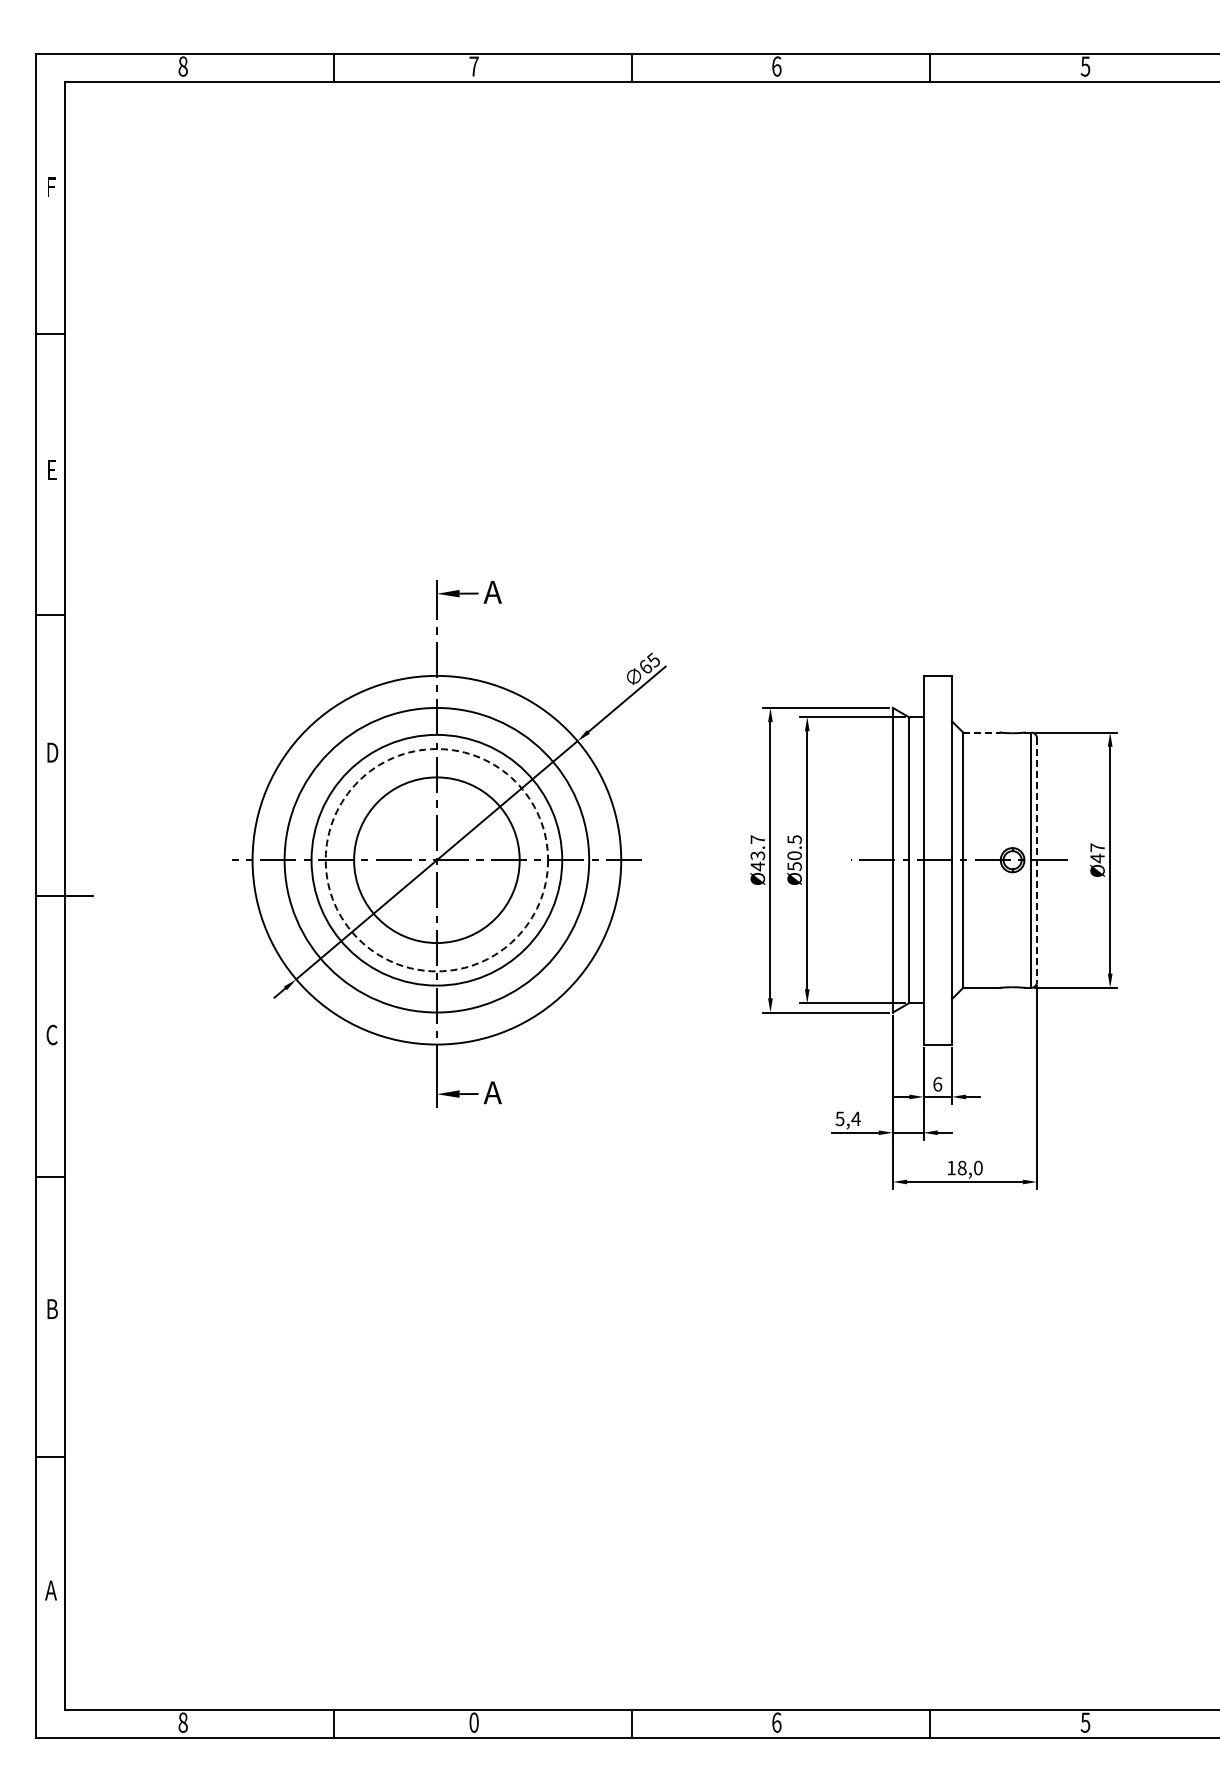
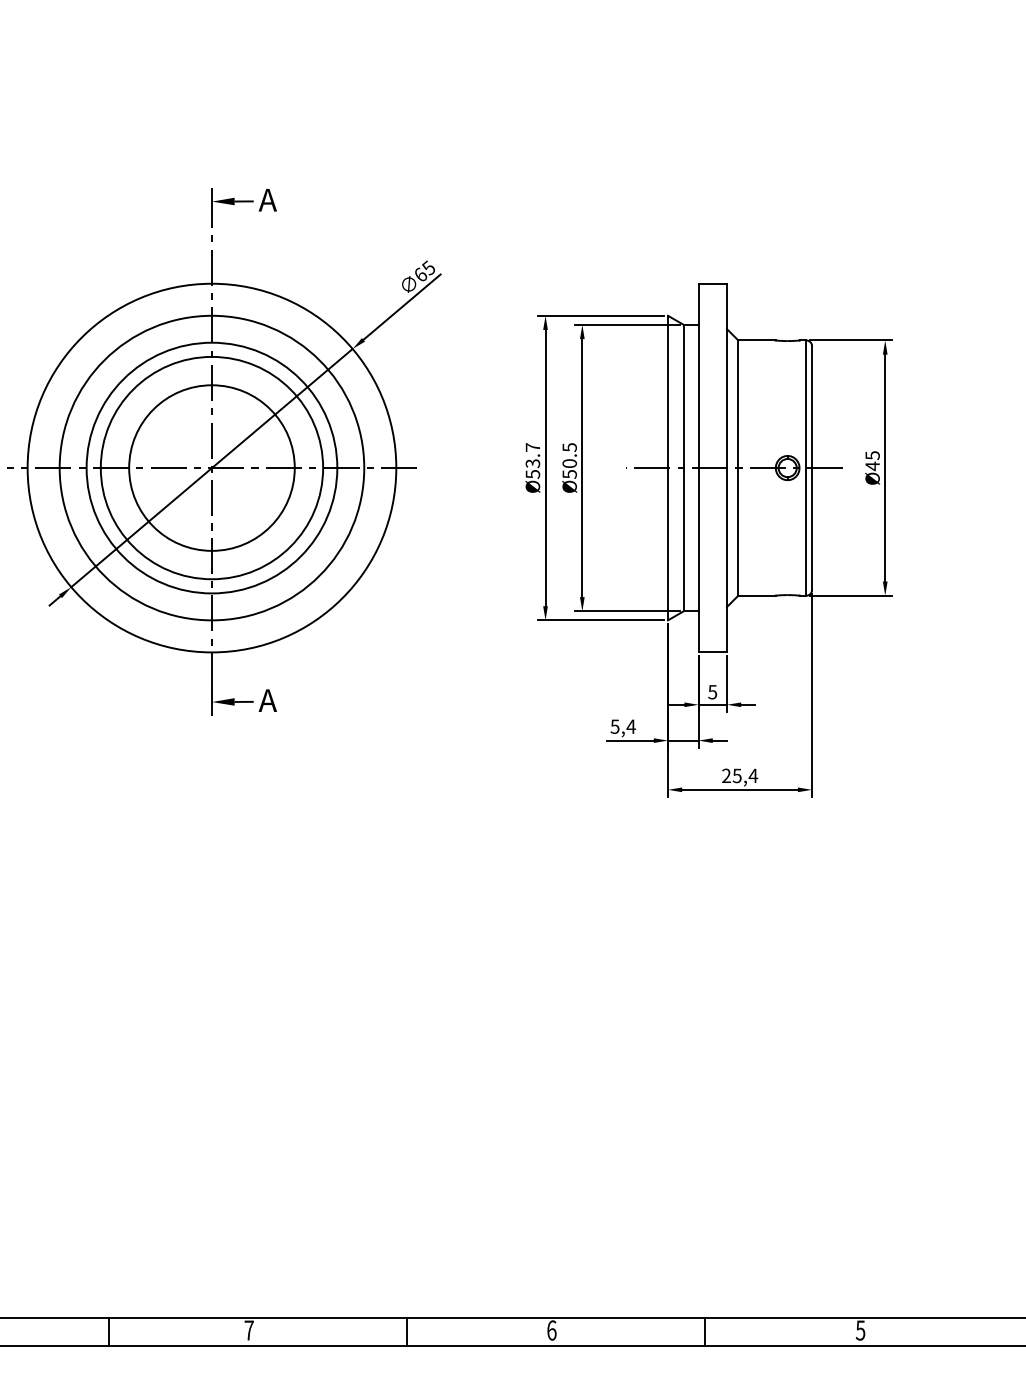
line: (981, 732) -> (756, 340), dashed -> solid
text: (1097, 847) -> (872, 455), Ø47 -> Ø45
circle: (436, 860) -> (211, 468), dashed -> solid
line: (1037, 860) -> (812, 468), dashed -> solid
text: (757, 866) -> (532, 474), Ø43.7 -> Ø53.7
text: (937, 1084) -> (712, 692), 6 -> 5
text: (965, 1167) -> (740, 775), 18,0 -> 25,4
text: (473, 1722) -> (248, 1330), 0 -> 7

